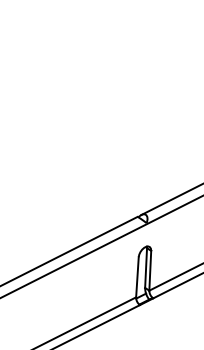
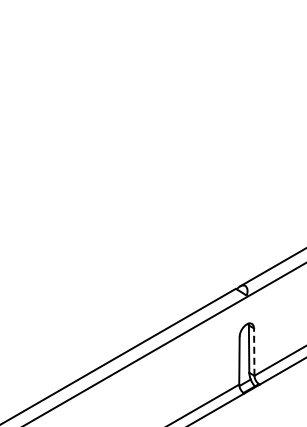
line: (150, 271) -> (254, 352), solid -> dashed

